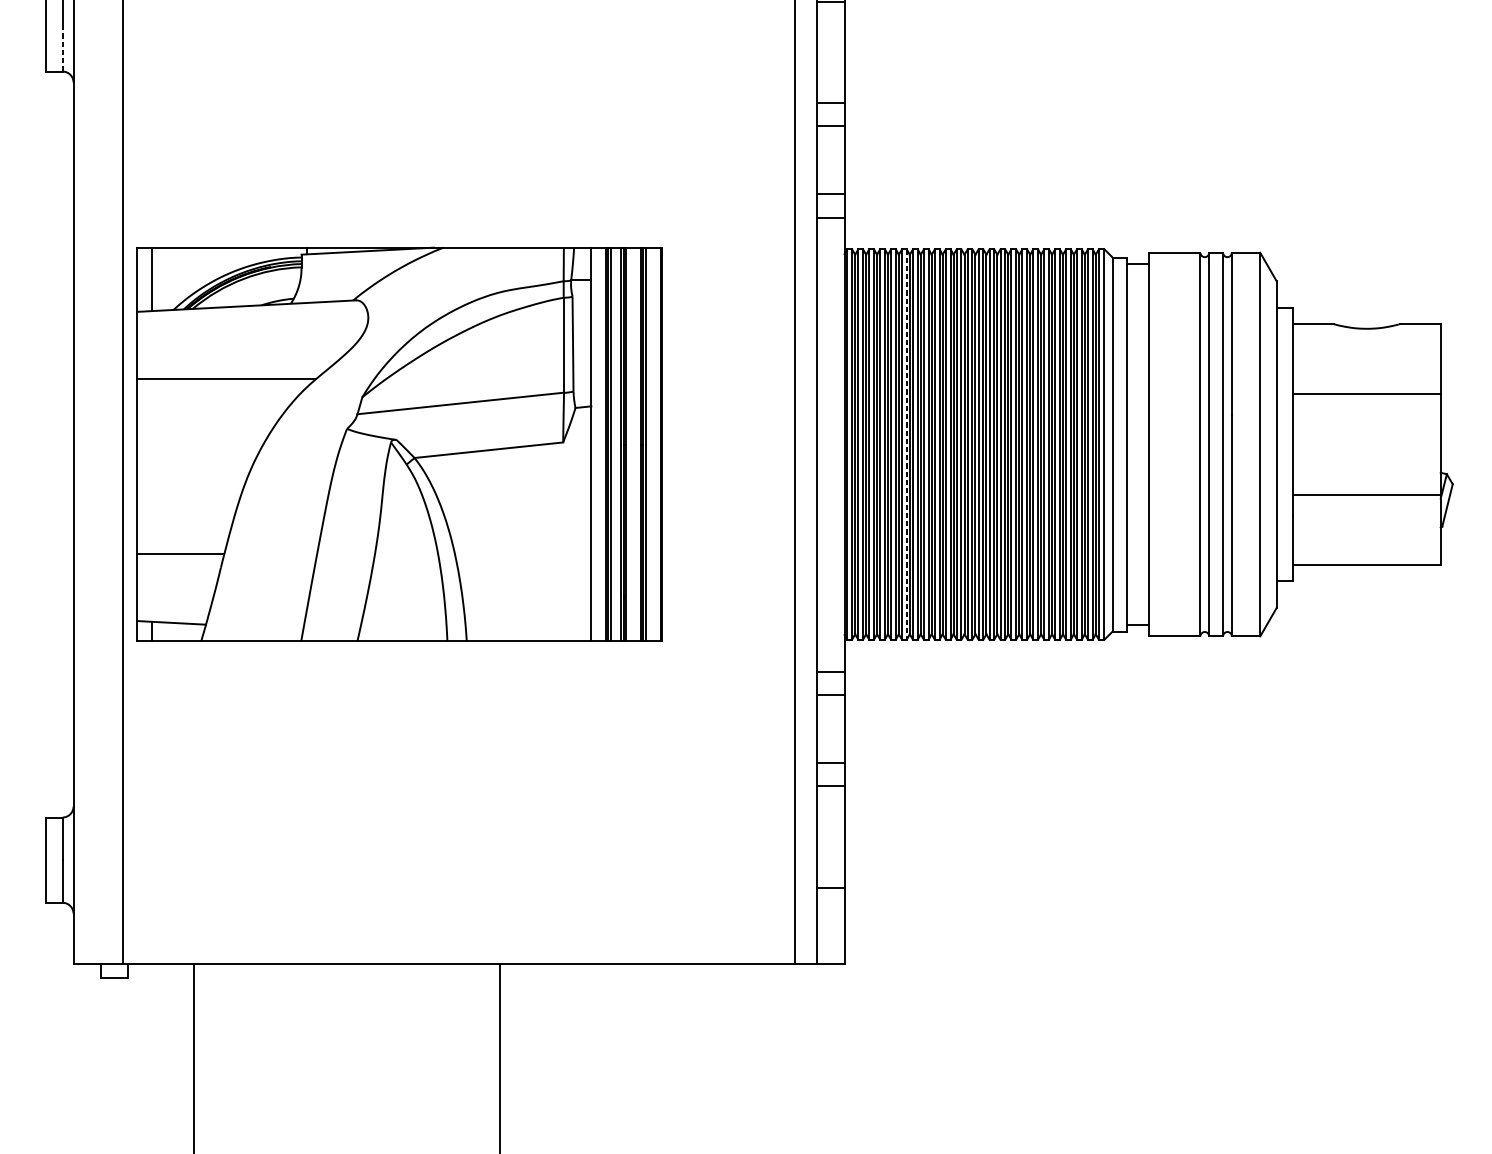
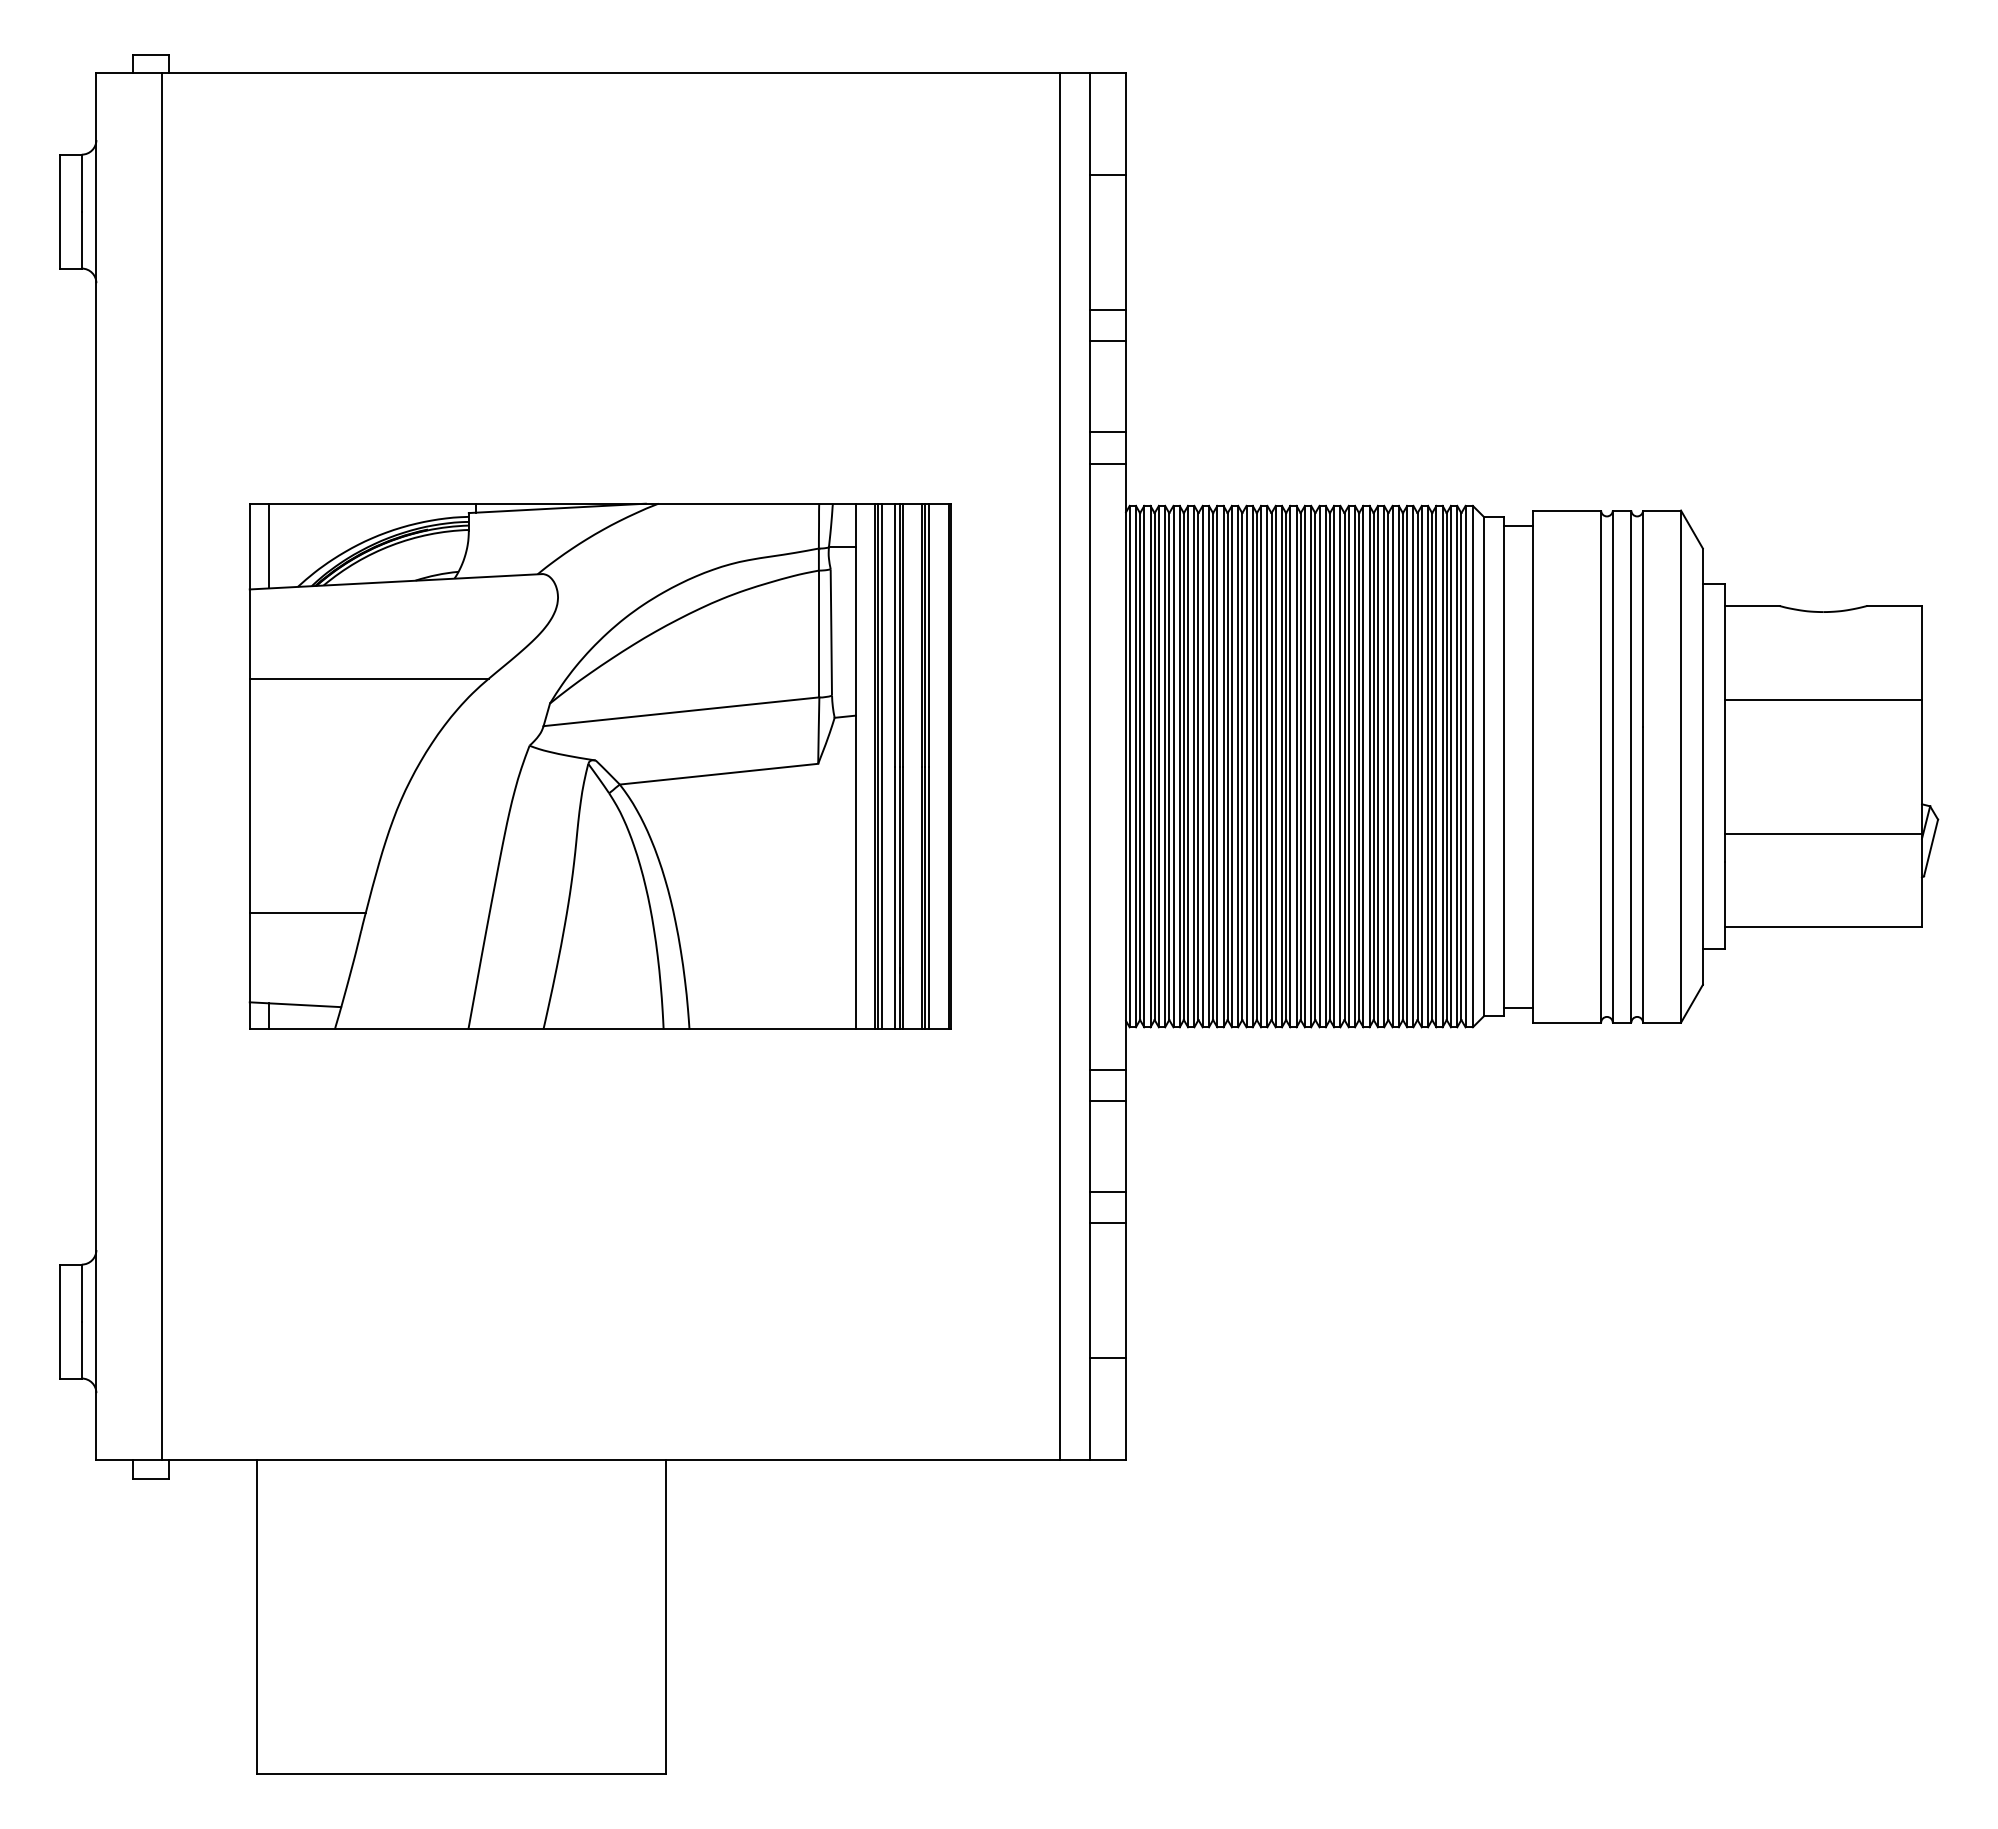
line: (62, 49) -> (81, 239), dashed -> solid
part: (399, 443) -> (599, 765), moved
line: (906, 444) -> (1208, 766), dashed -> solid

